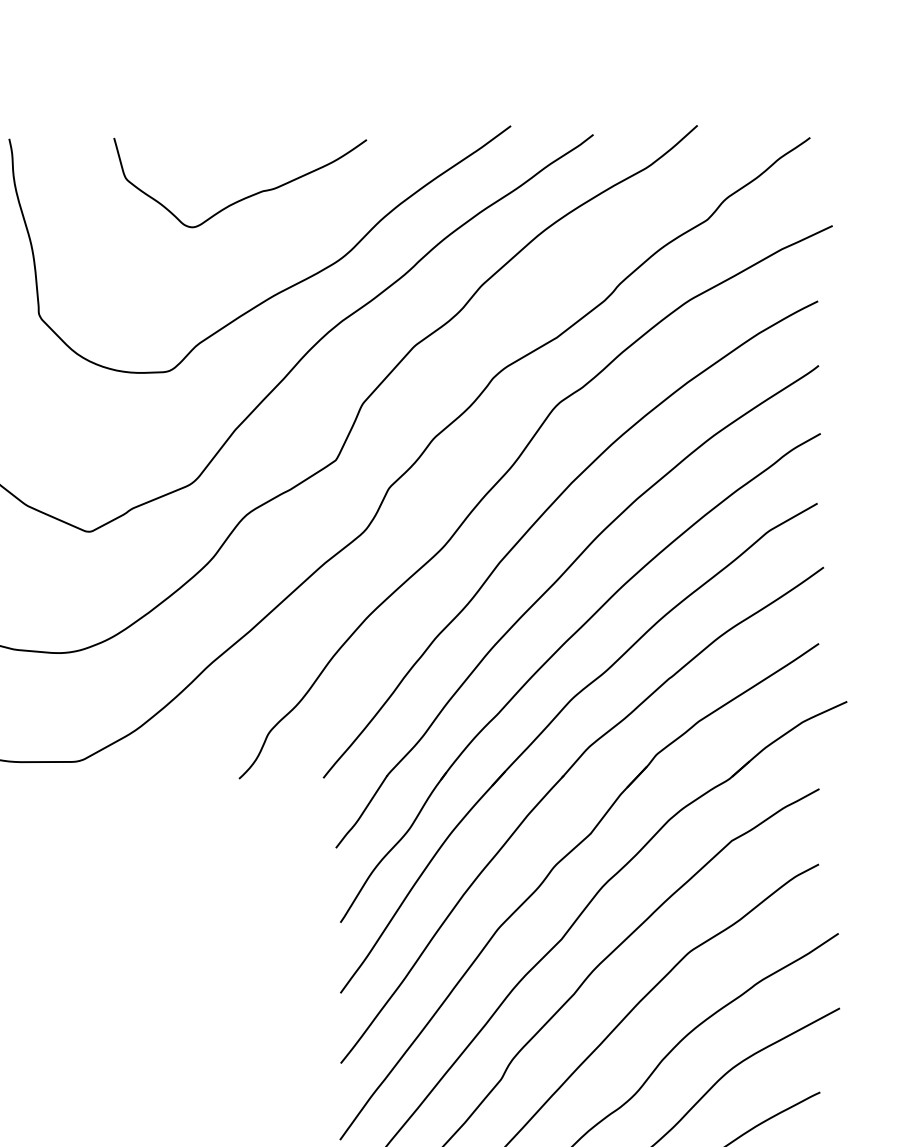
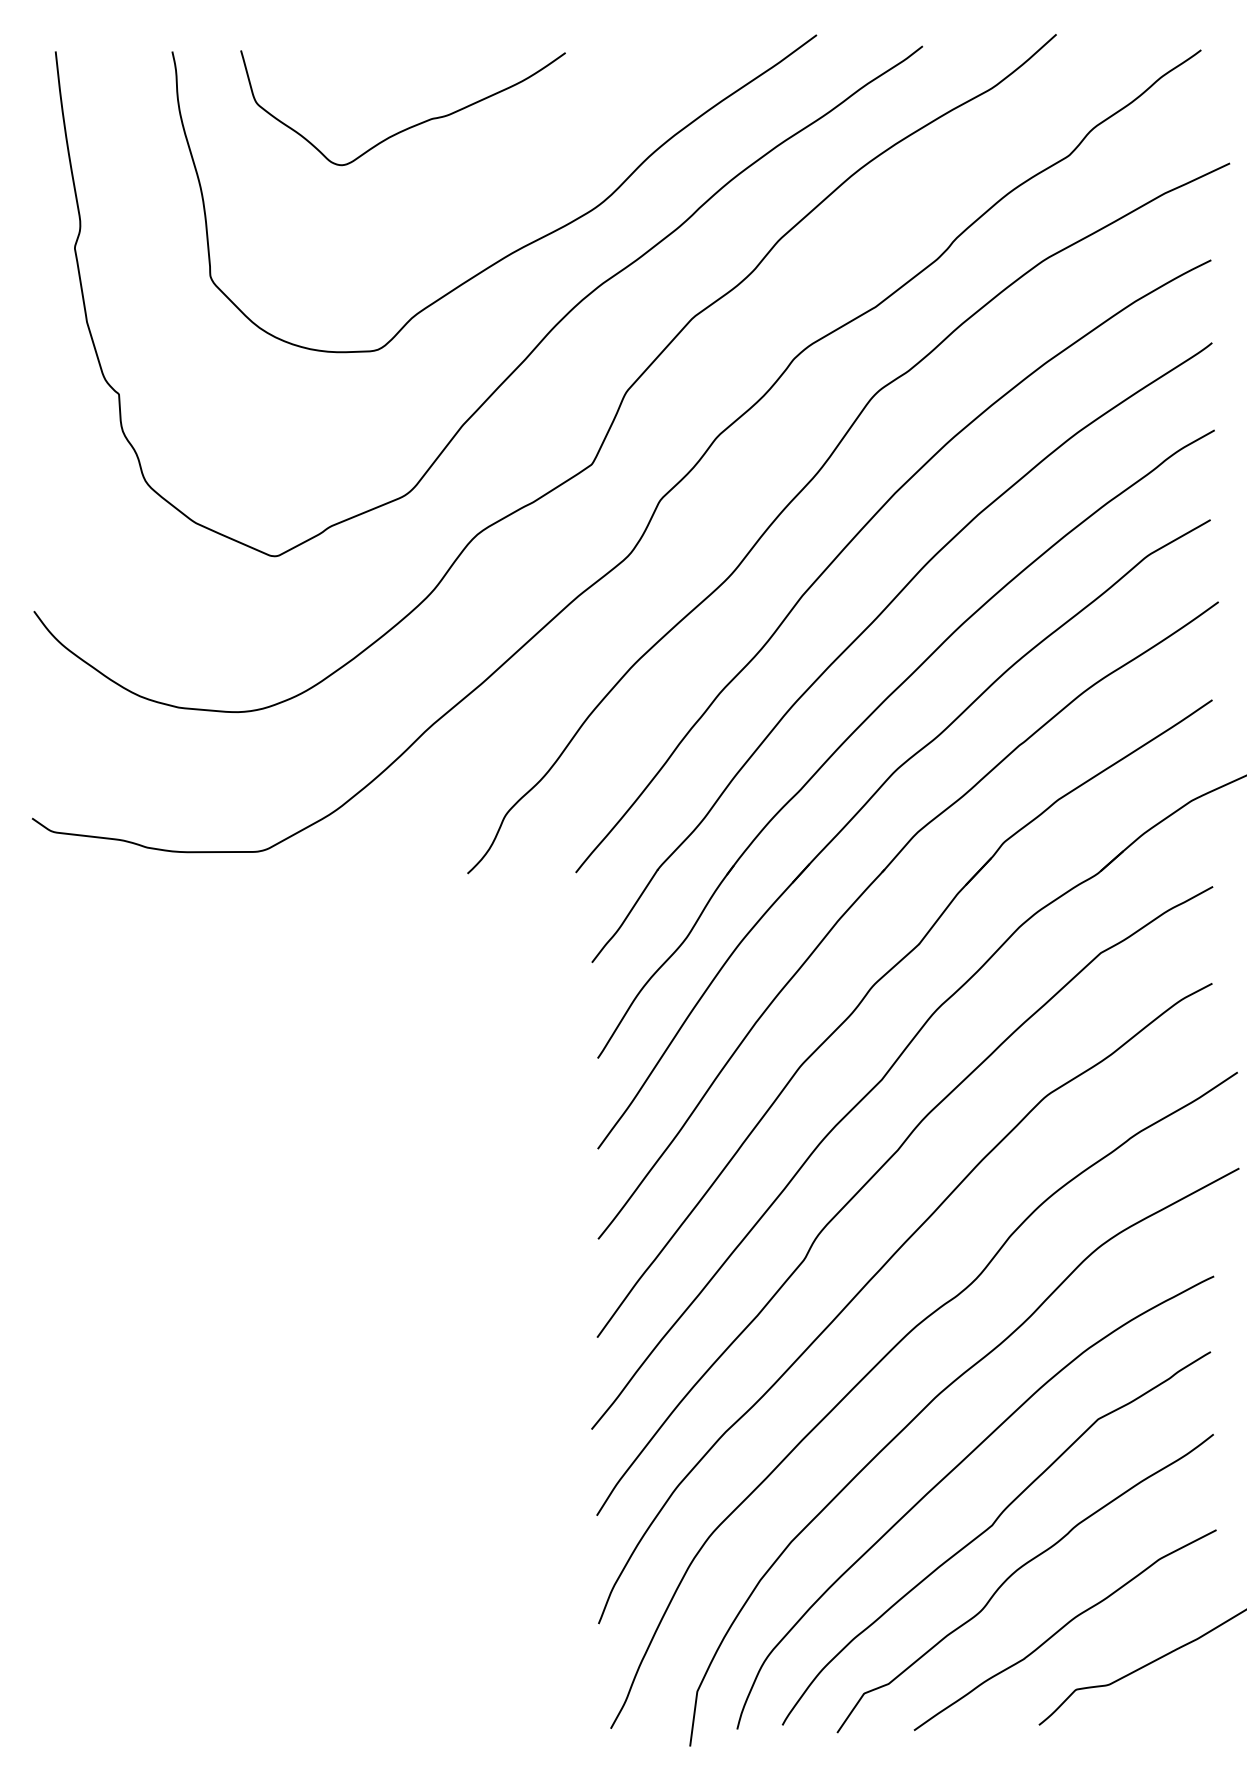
curve: (243, 197) -> (407, 127), moved

